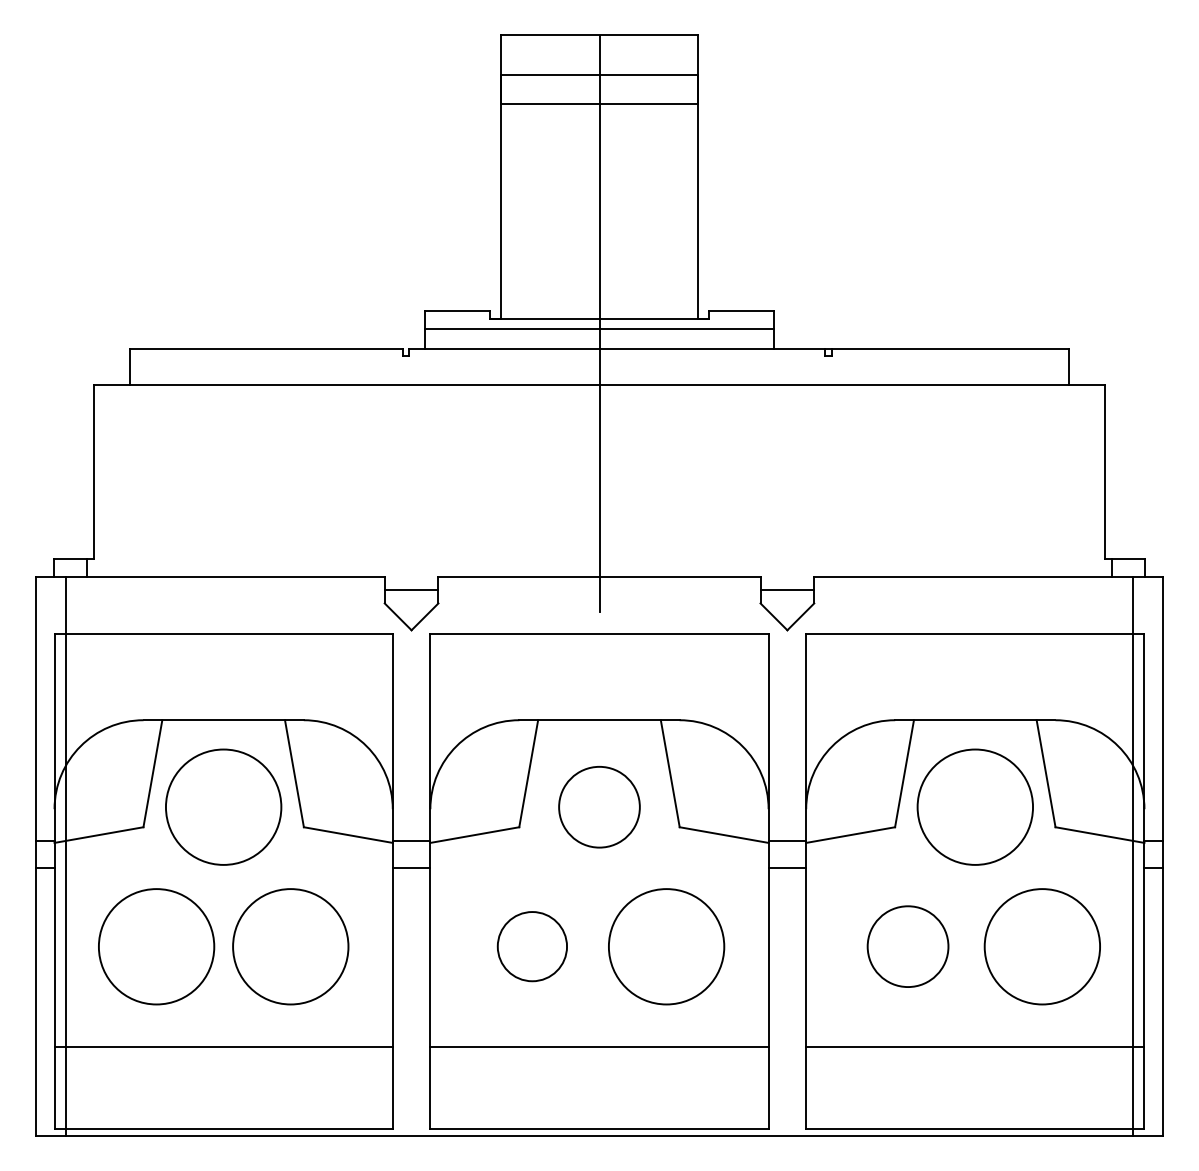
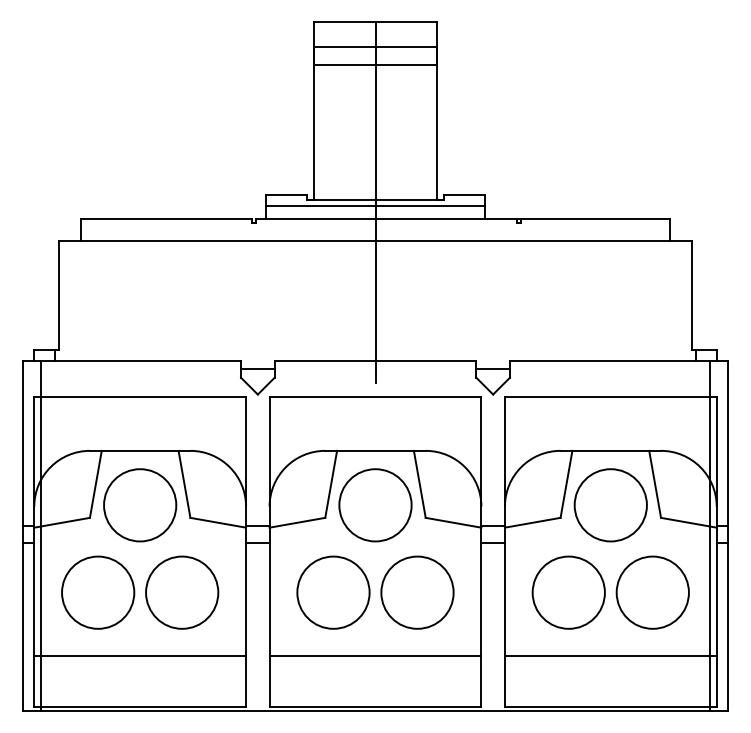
circle: (599, 807) -> (375, 505), size x1.43
circle: (532, 946) -> (333, 592), size x1.67
circle: (907, 946) -> (568, 592), size x1.43

